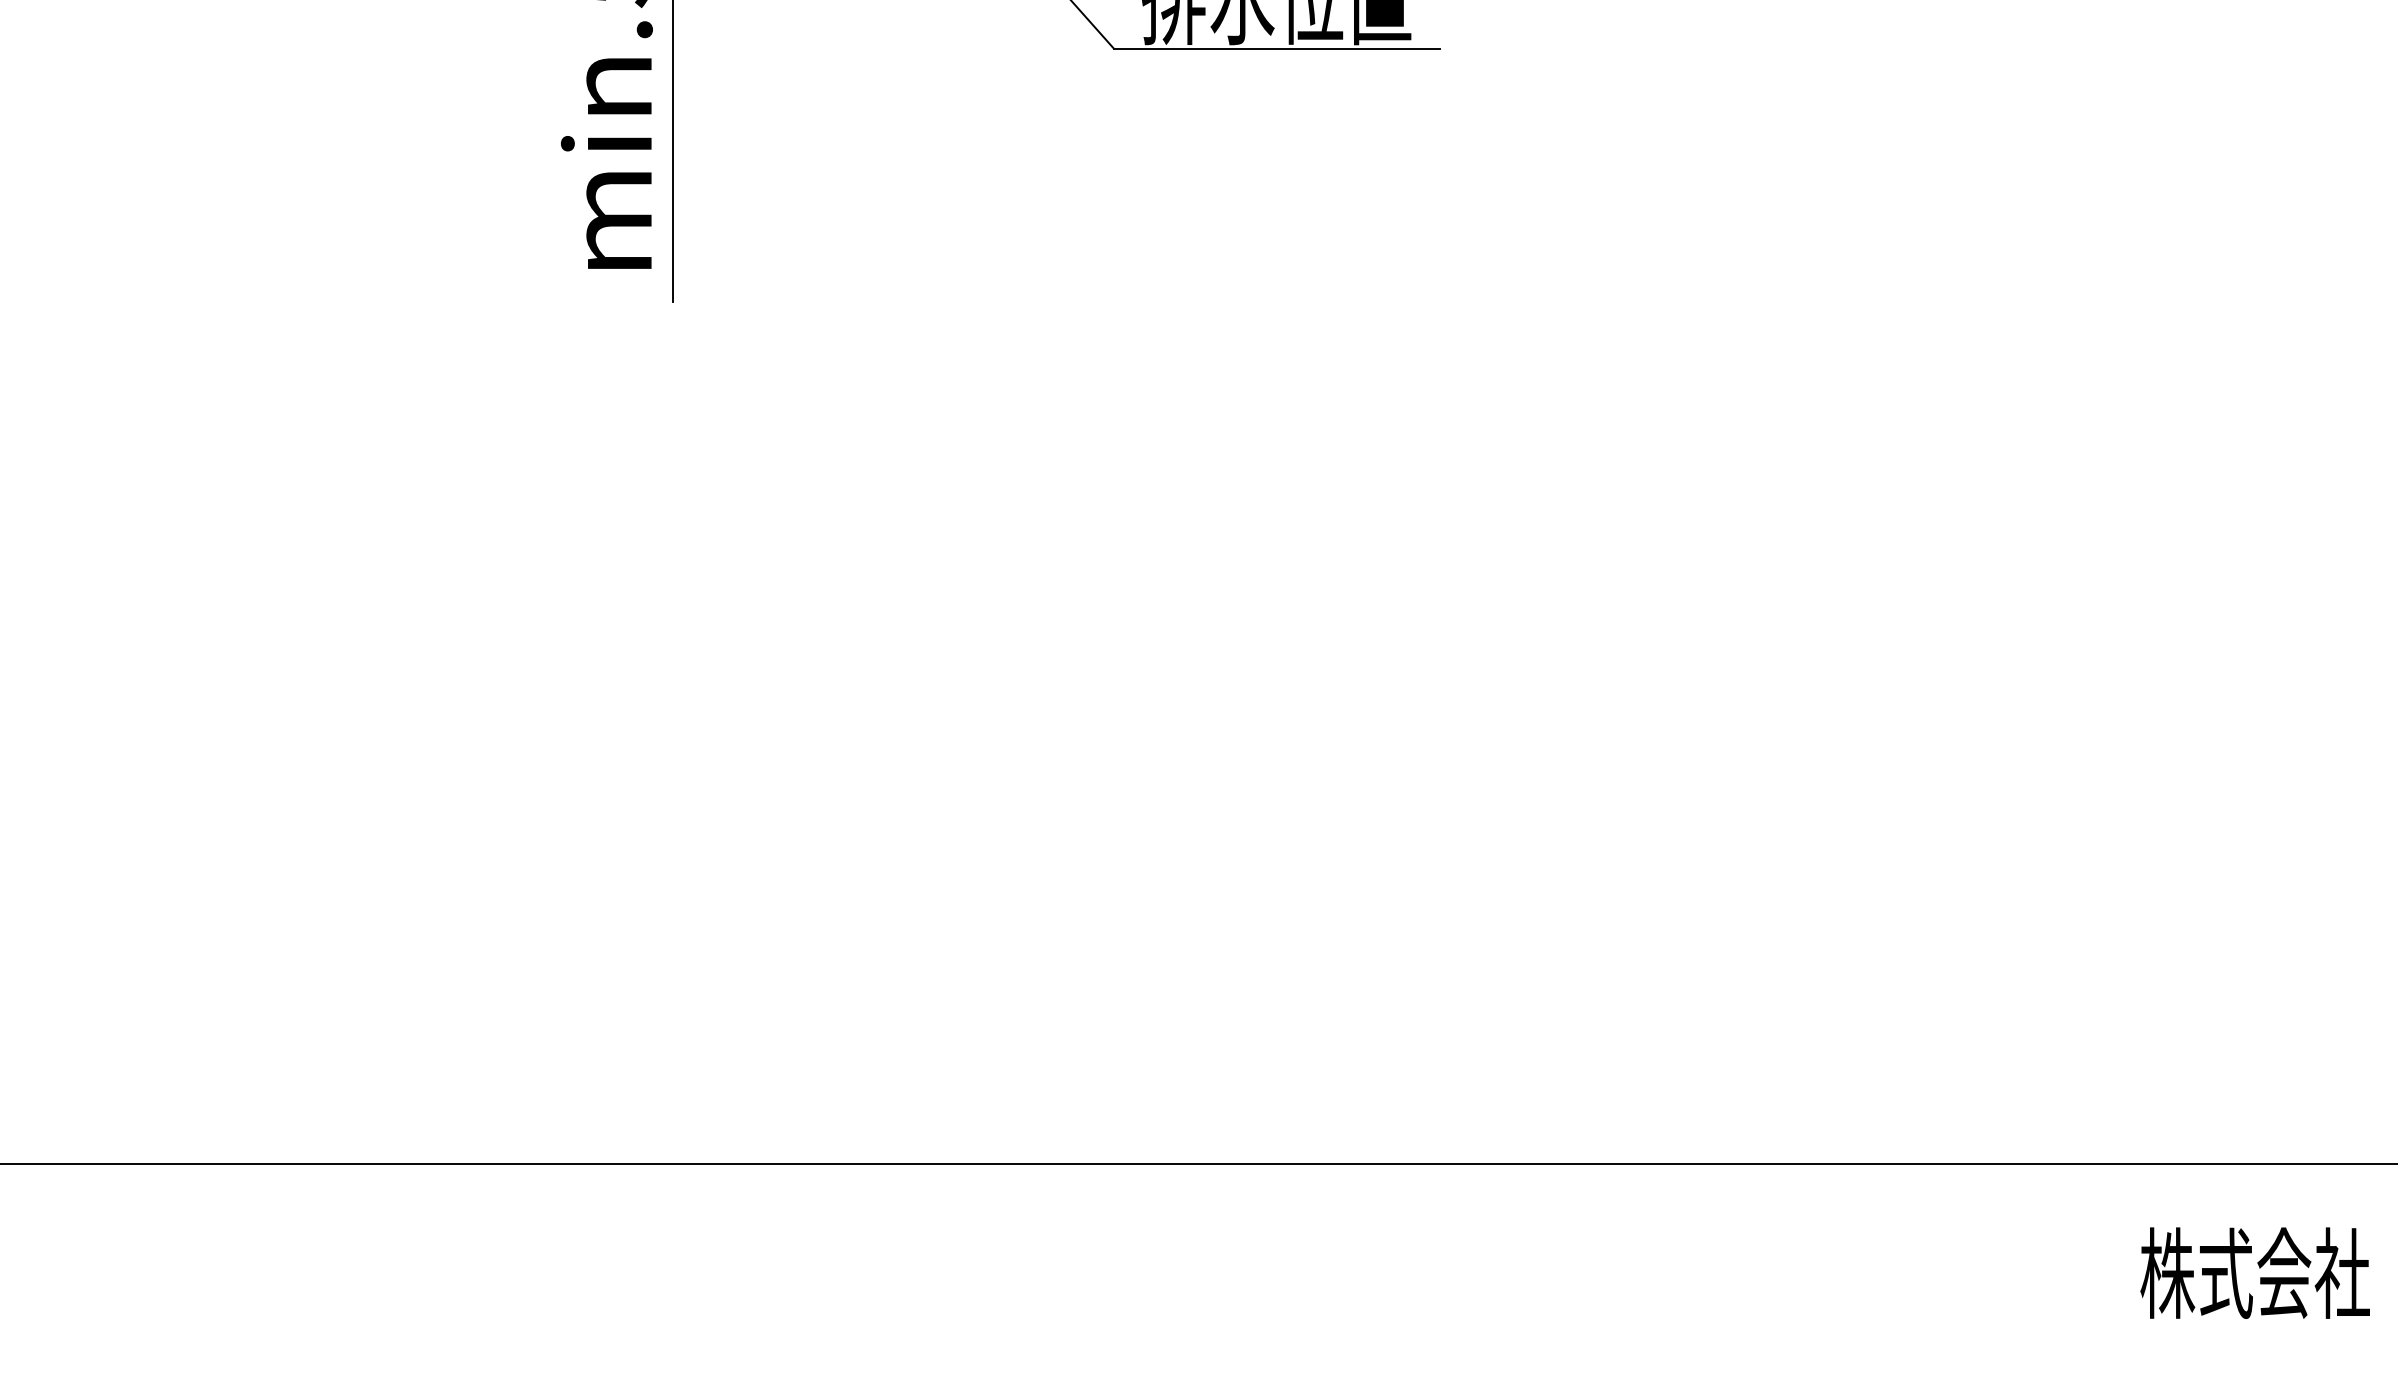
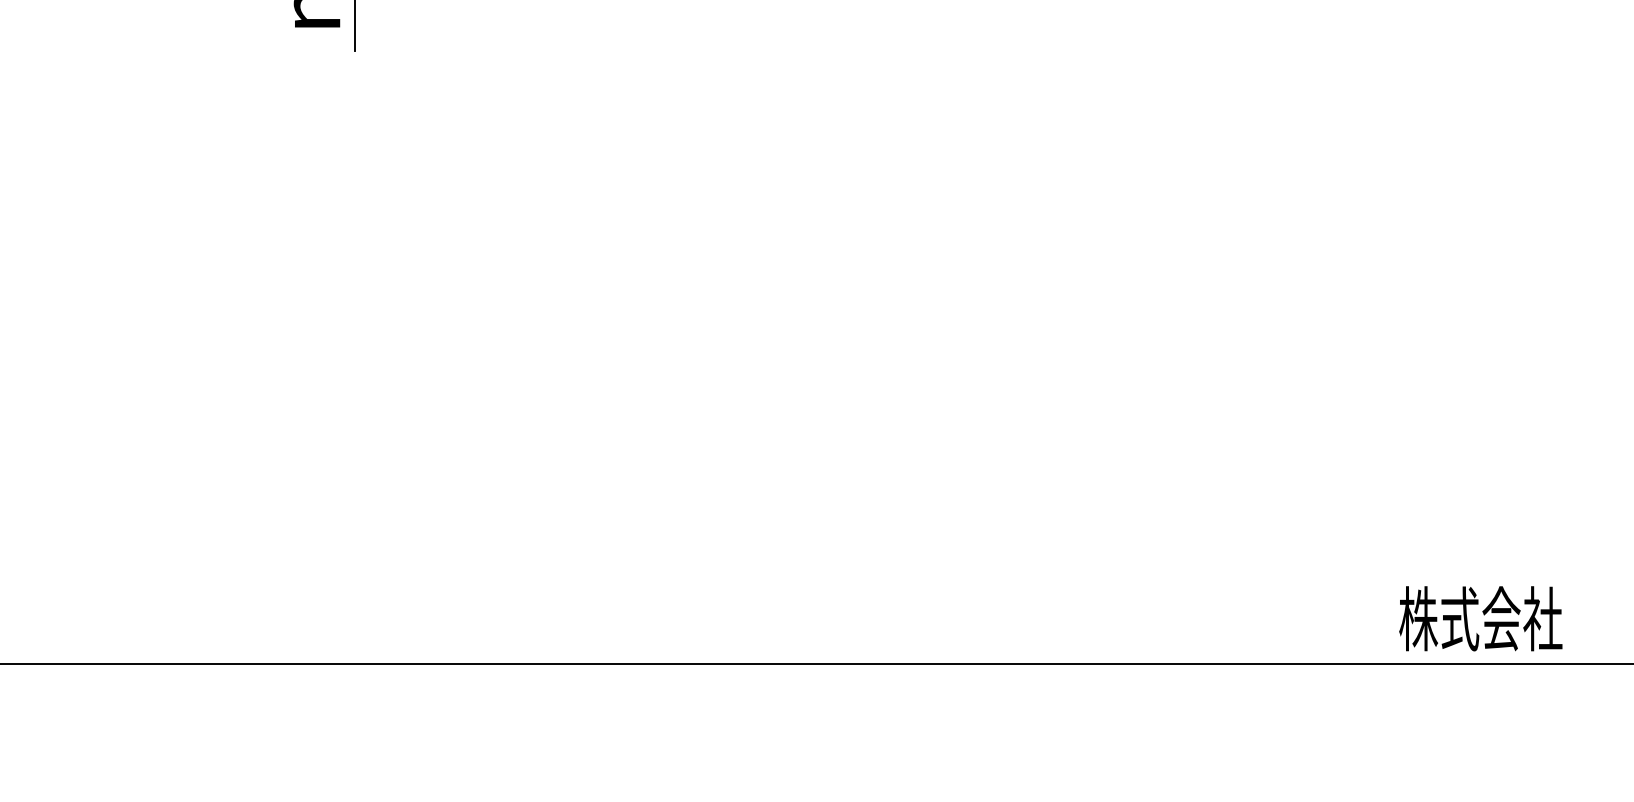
text: (2254, 1272) -> (1480, 618), moved

